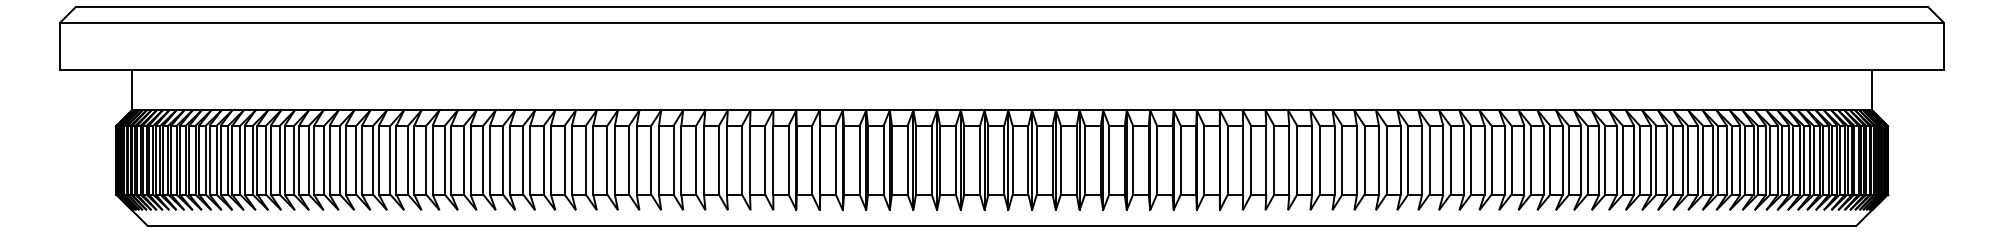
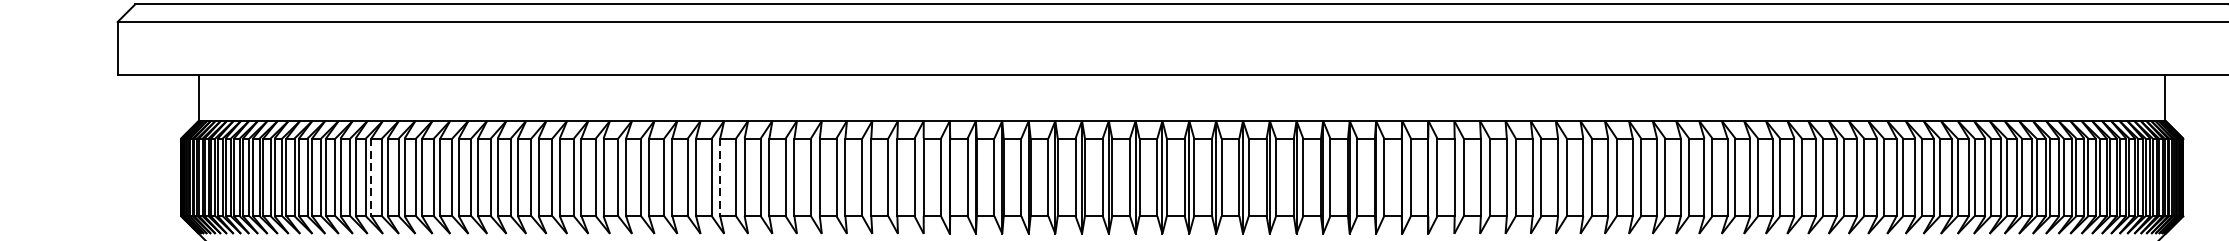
line: (284, 160) -> (371, 177), solid -> dashed
line: (593, 160) -> (720, 177), solid -> dashed

